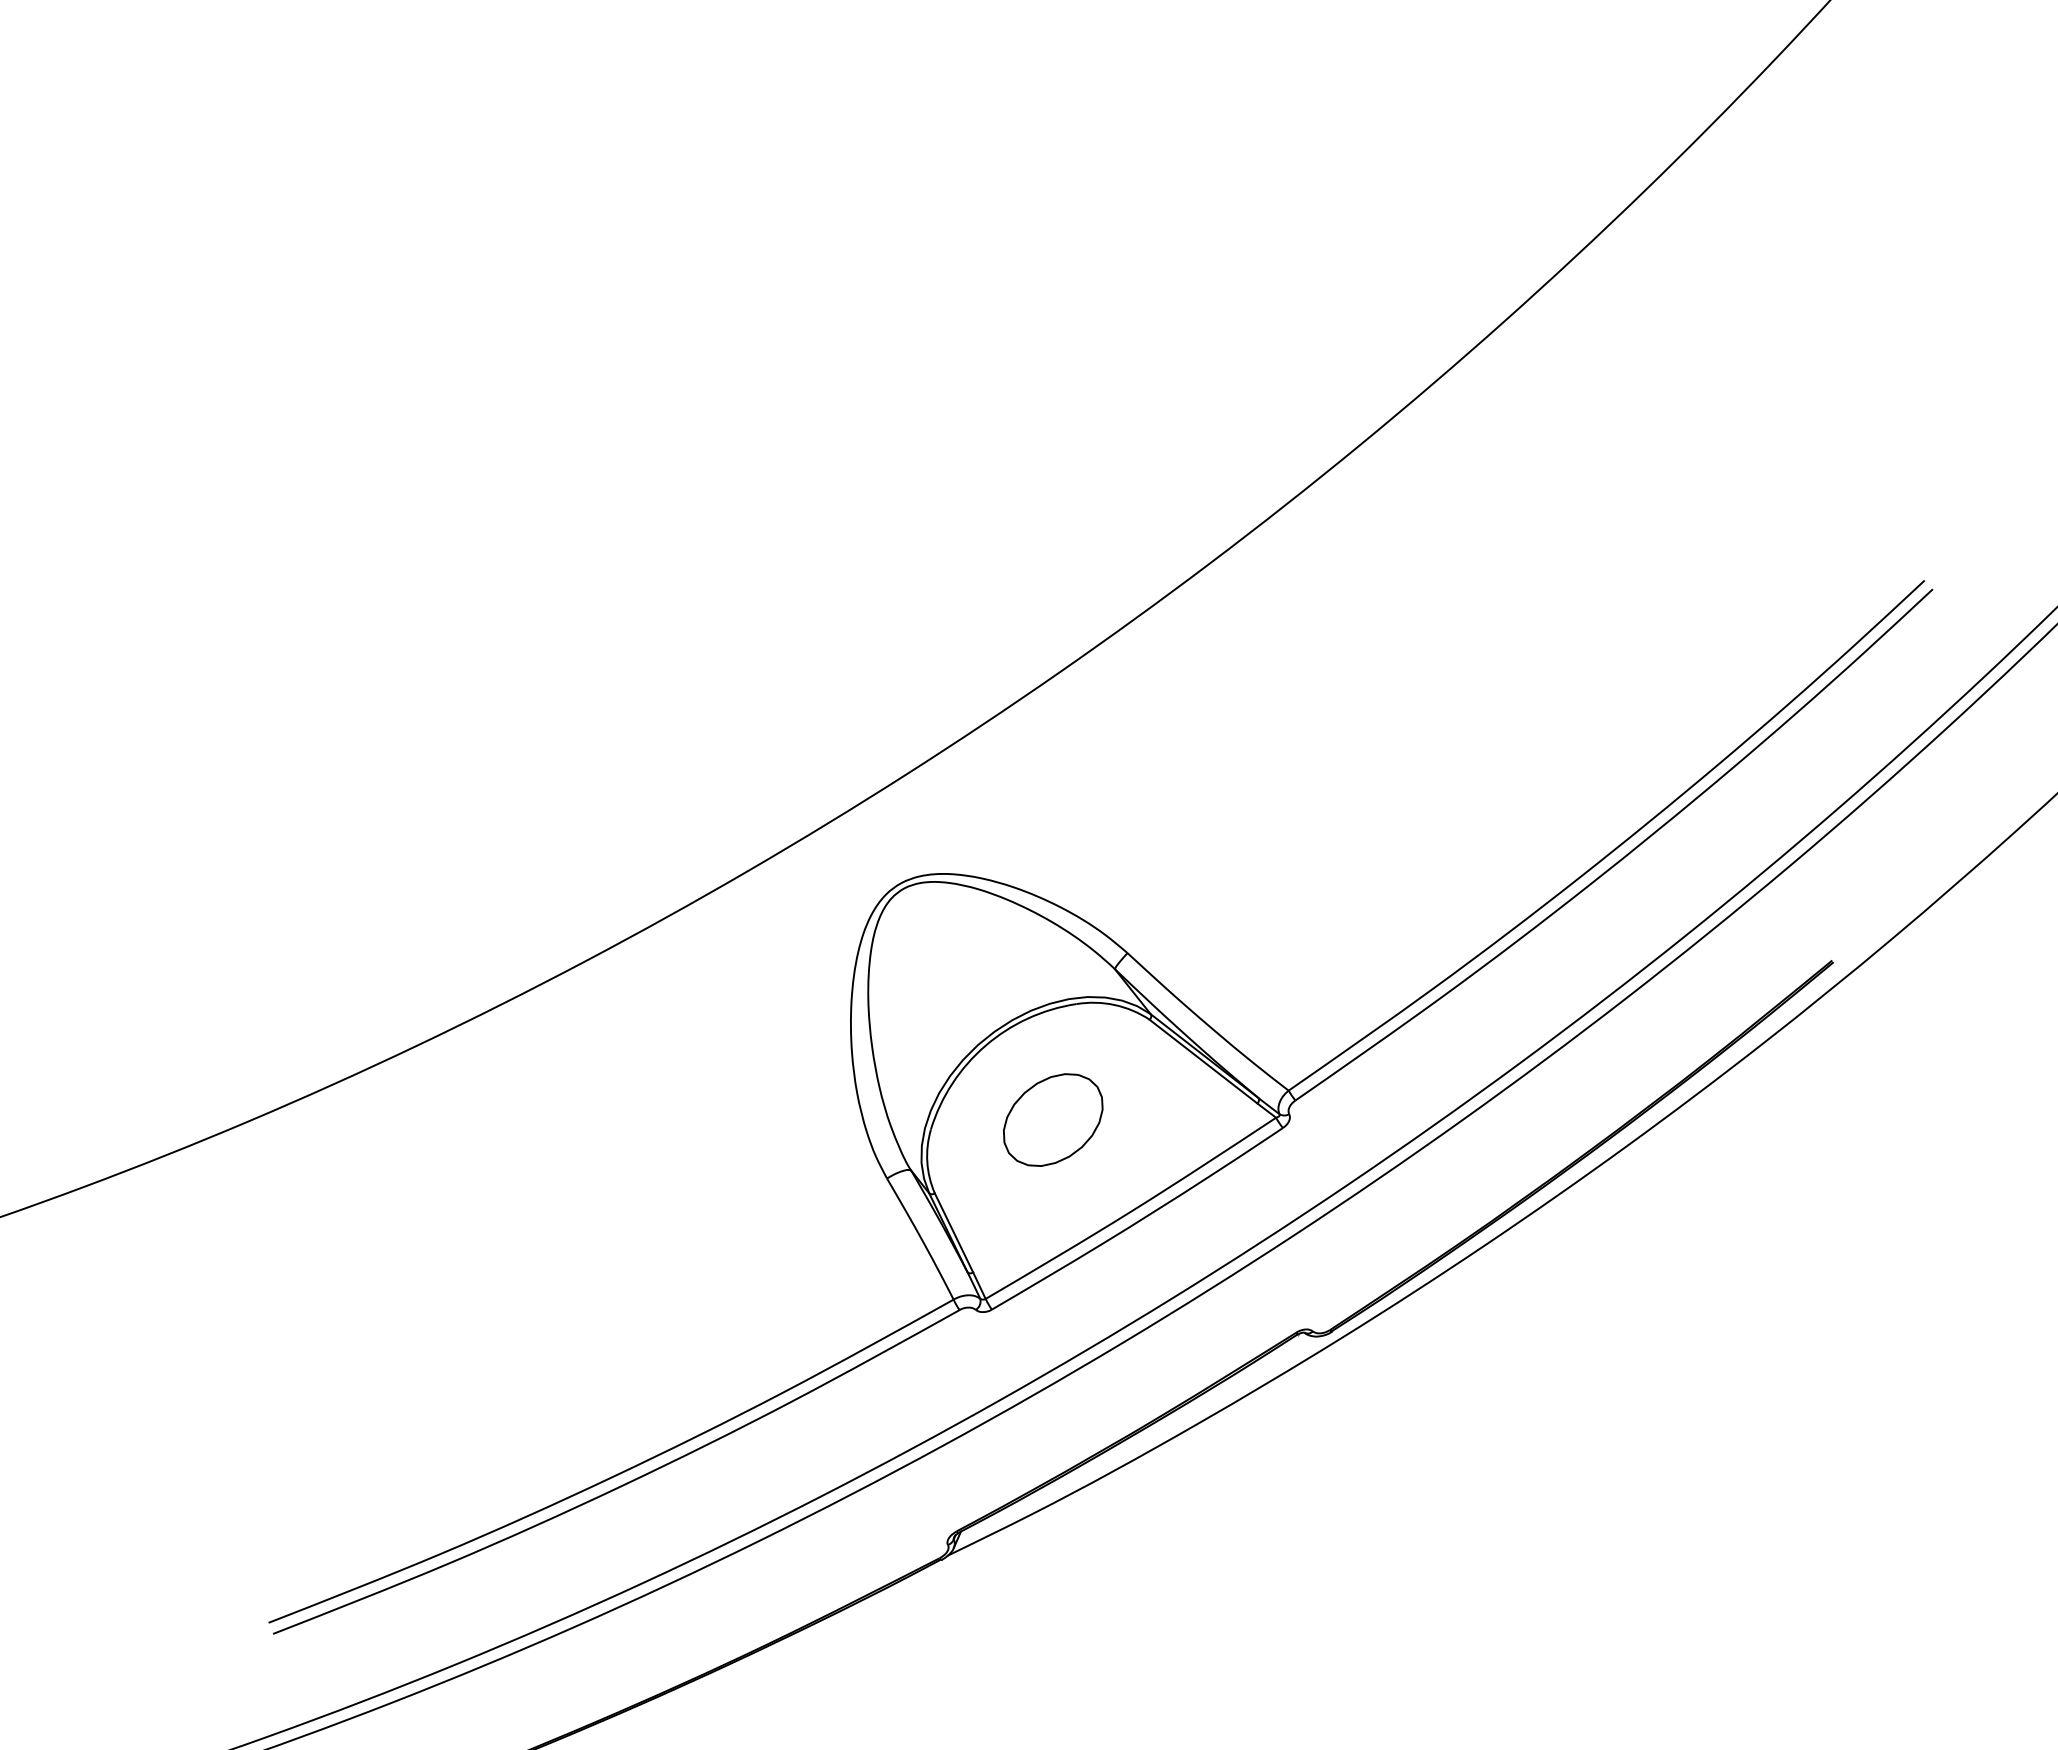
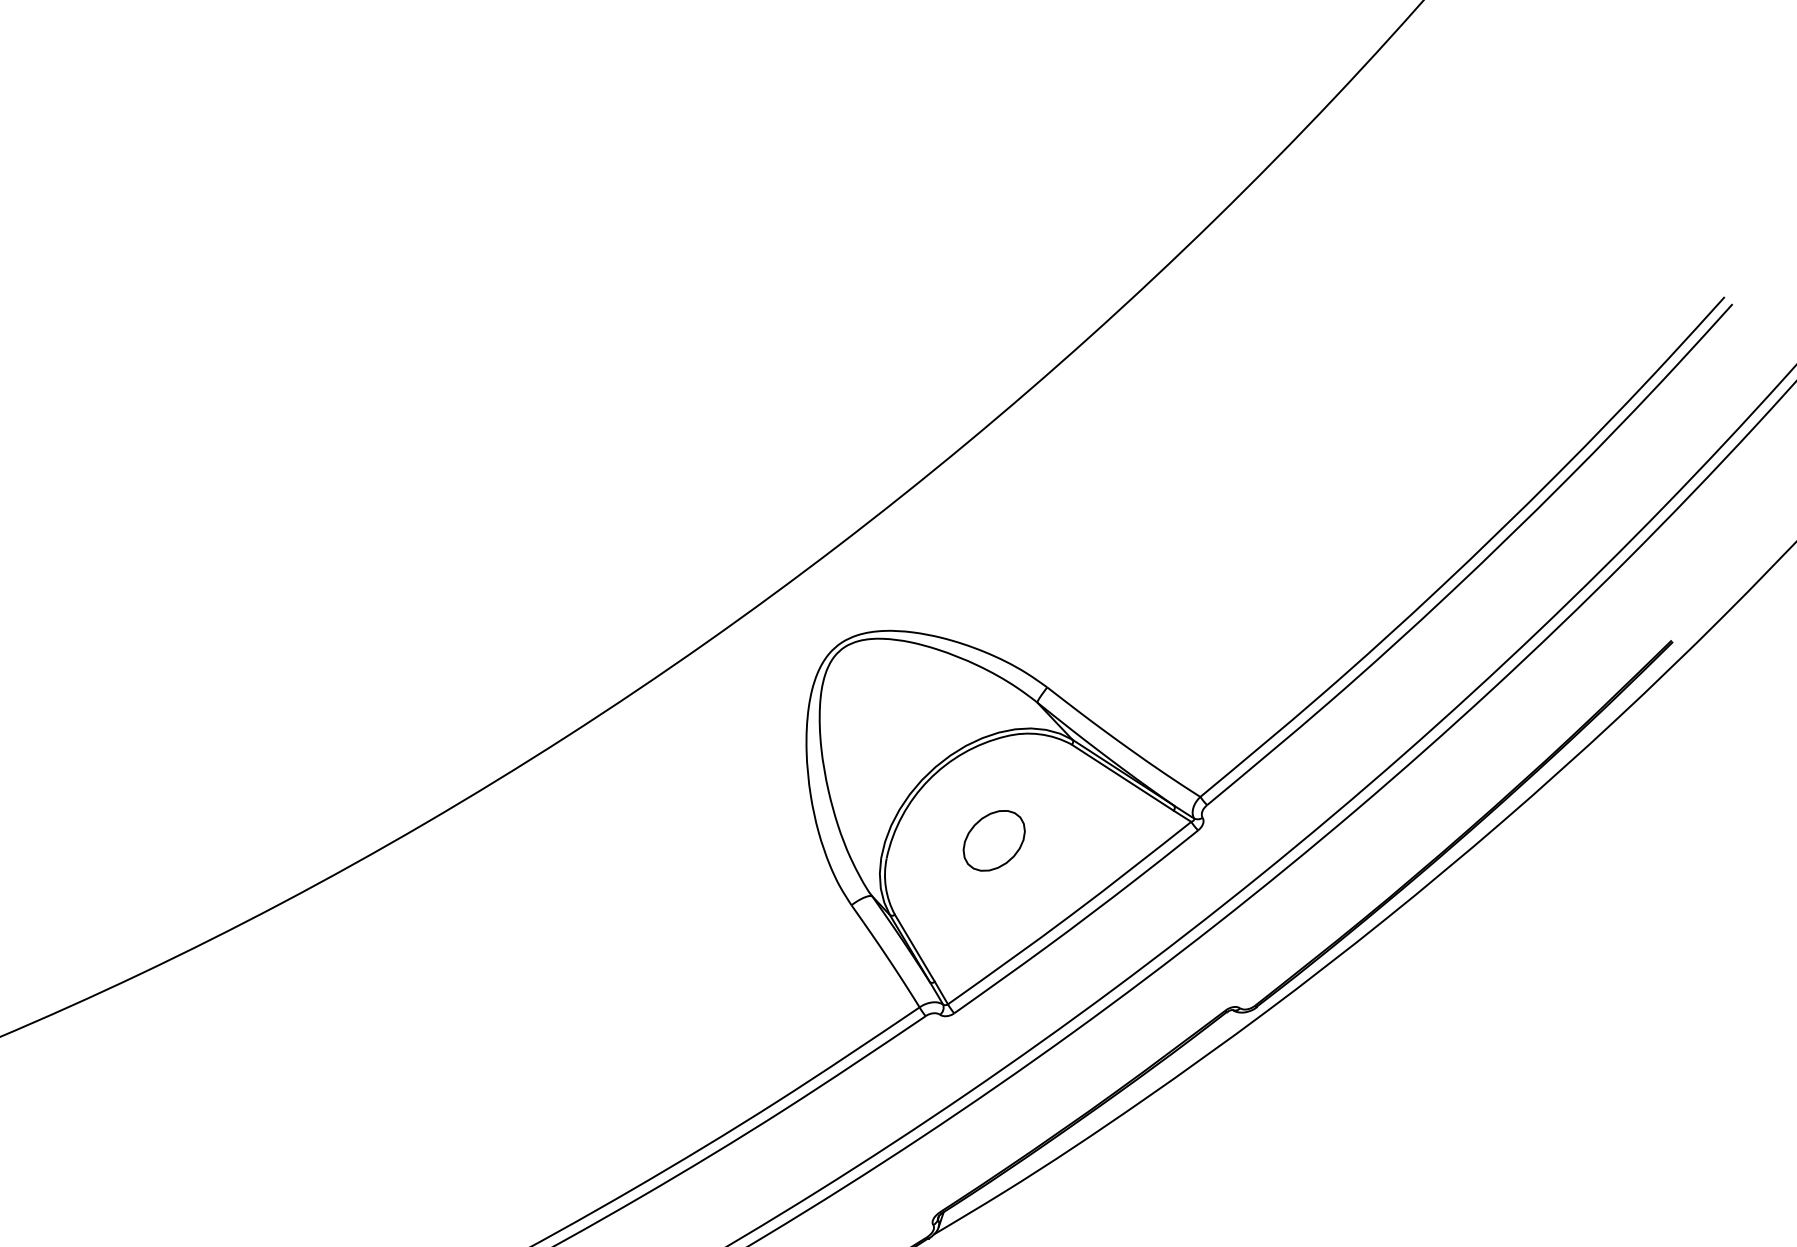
part: (1053, 1119) -> (994, 840), size x0.71

